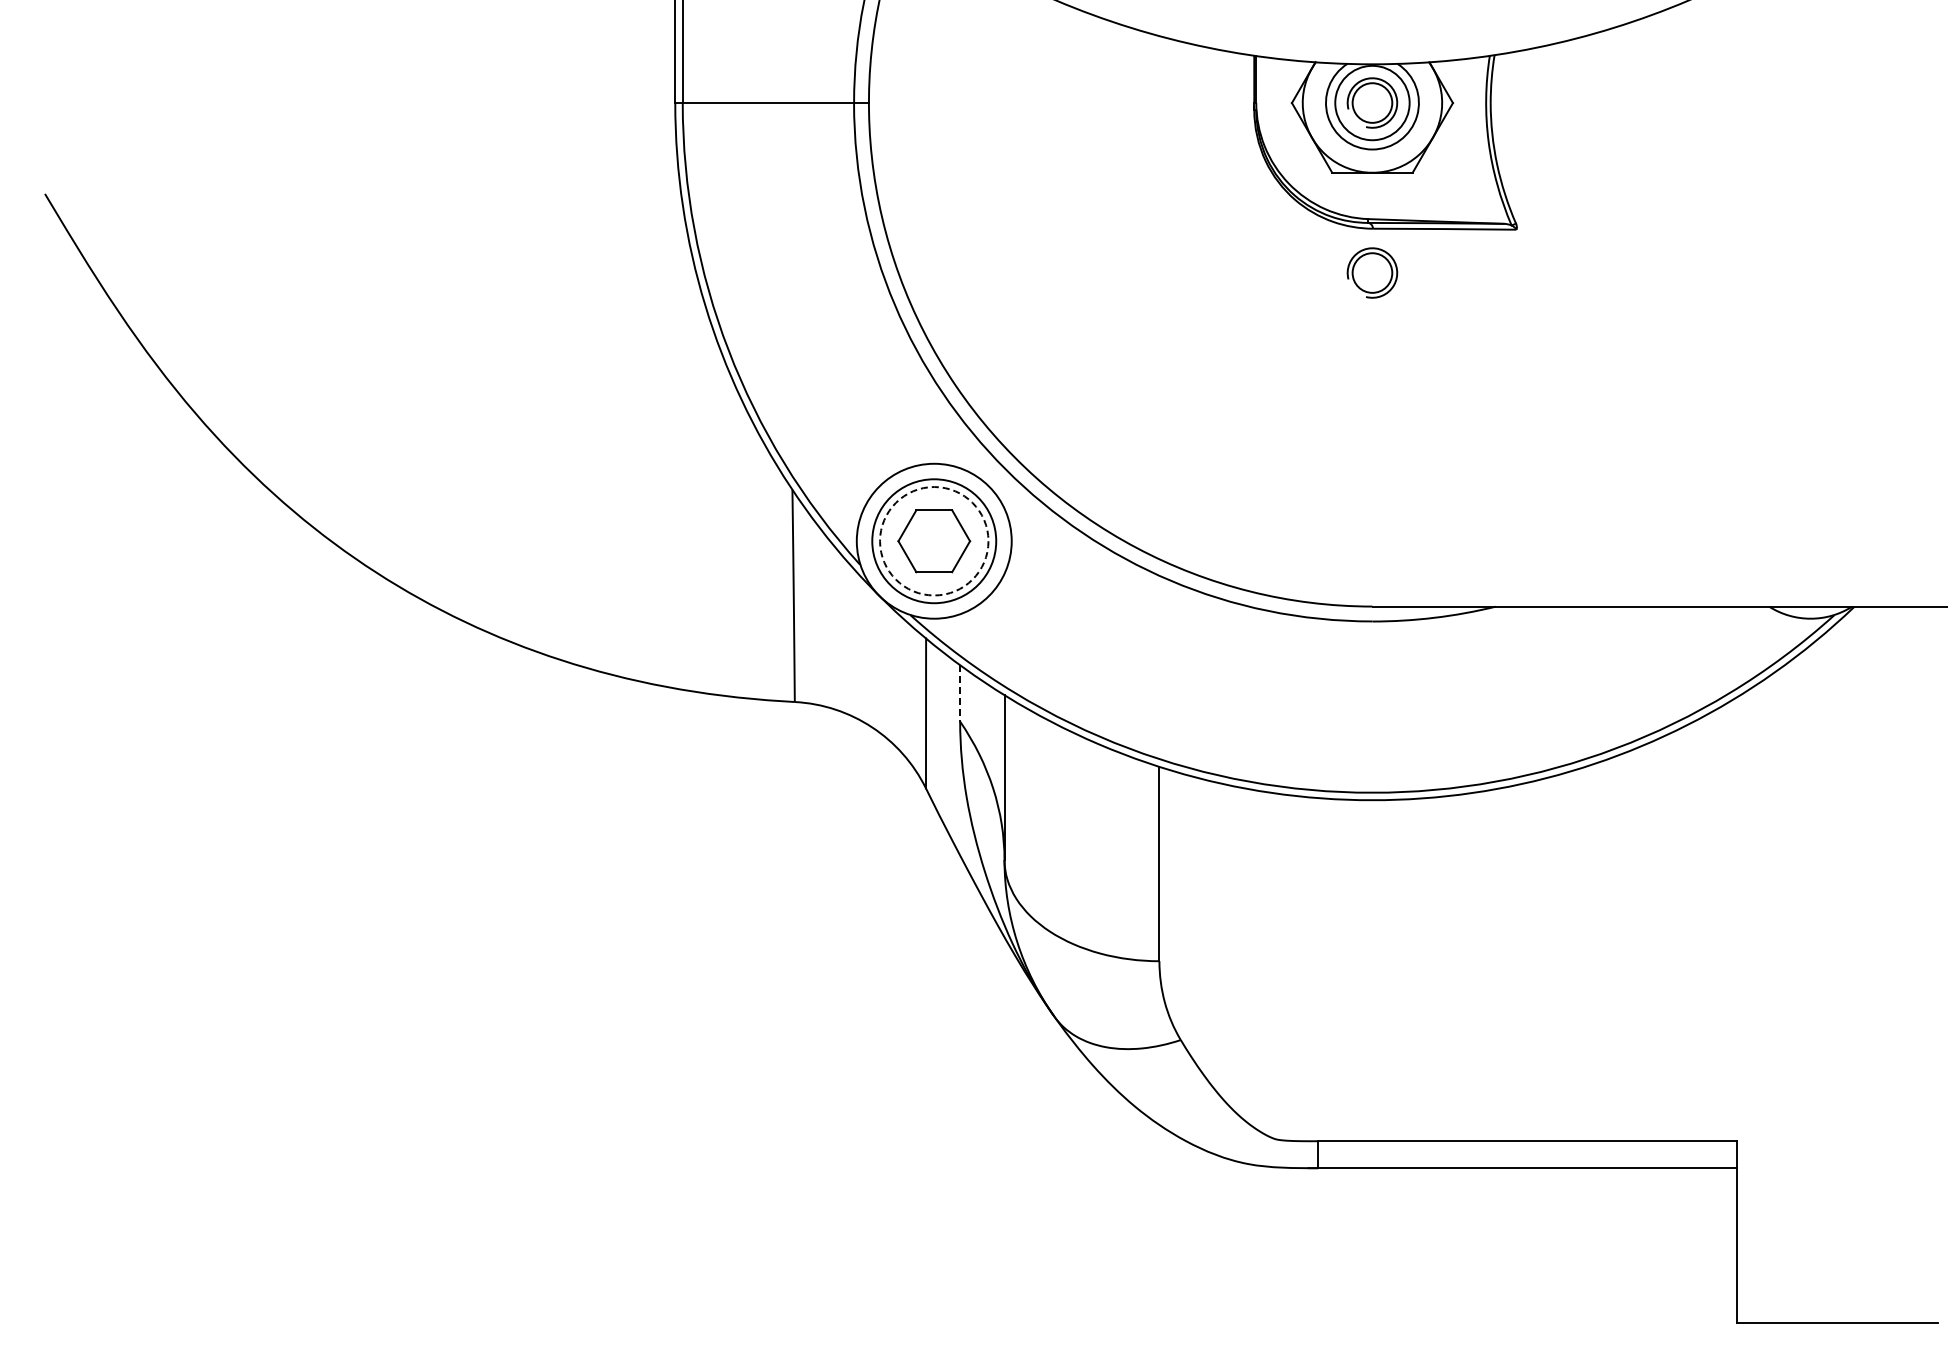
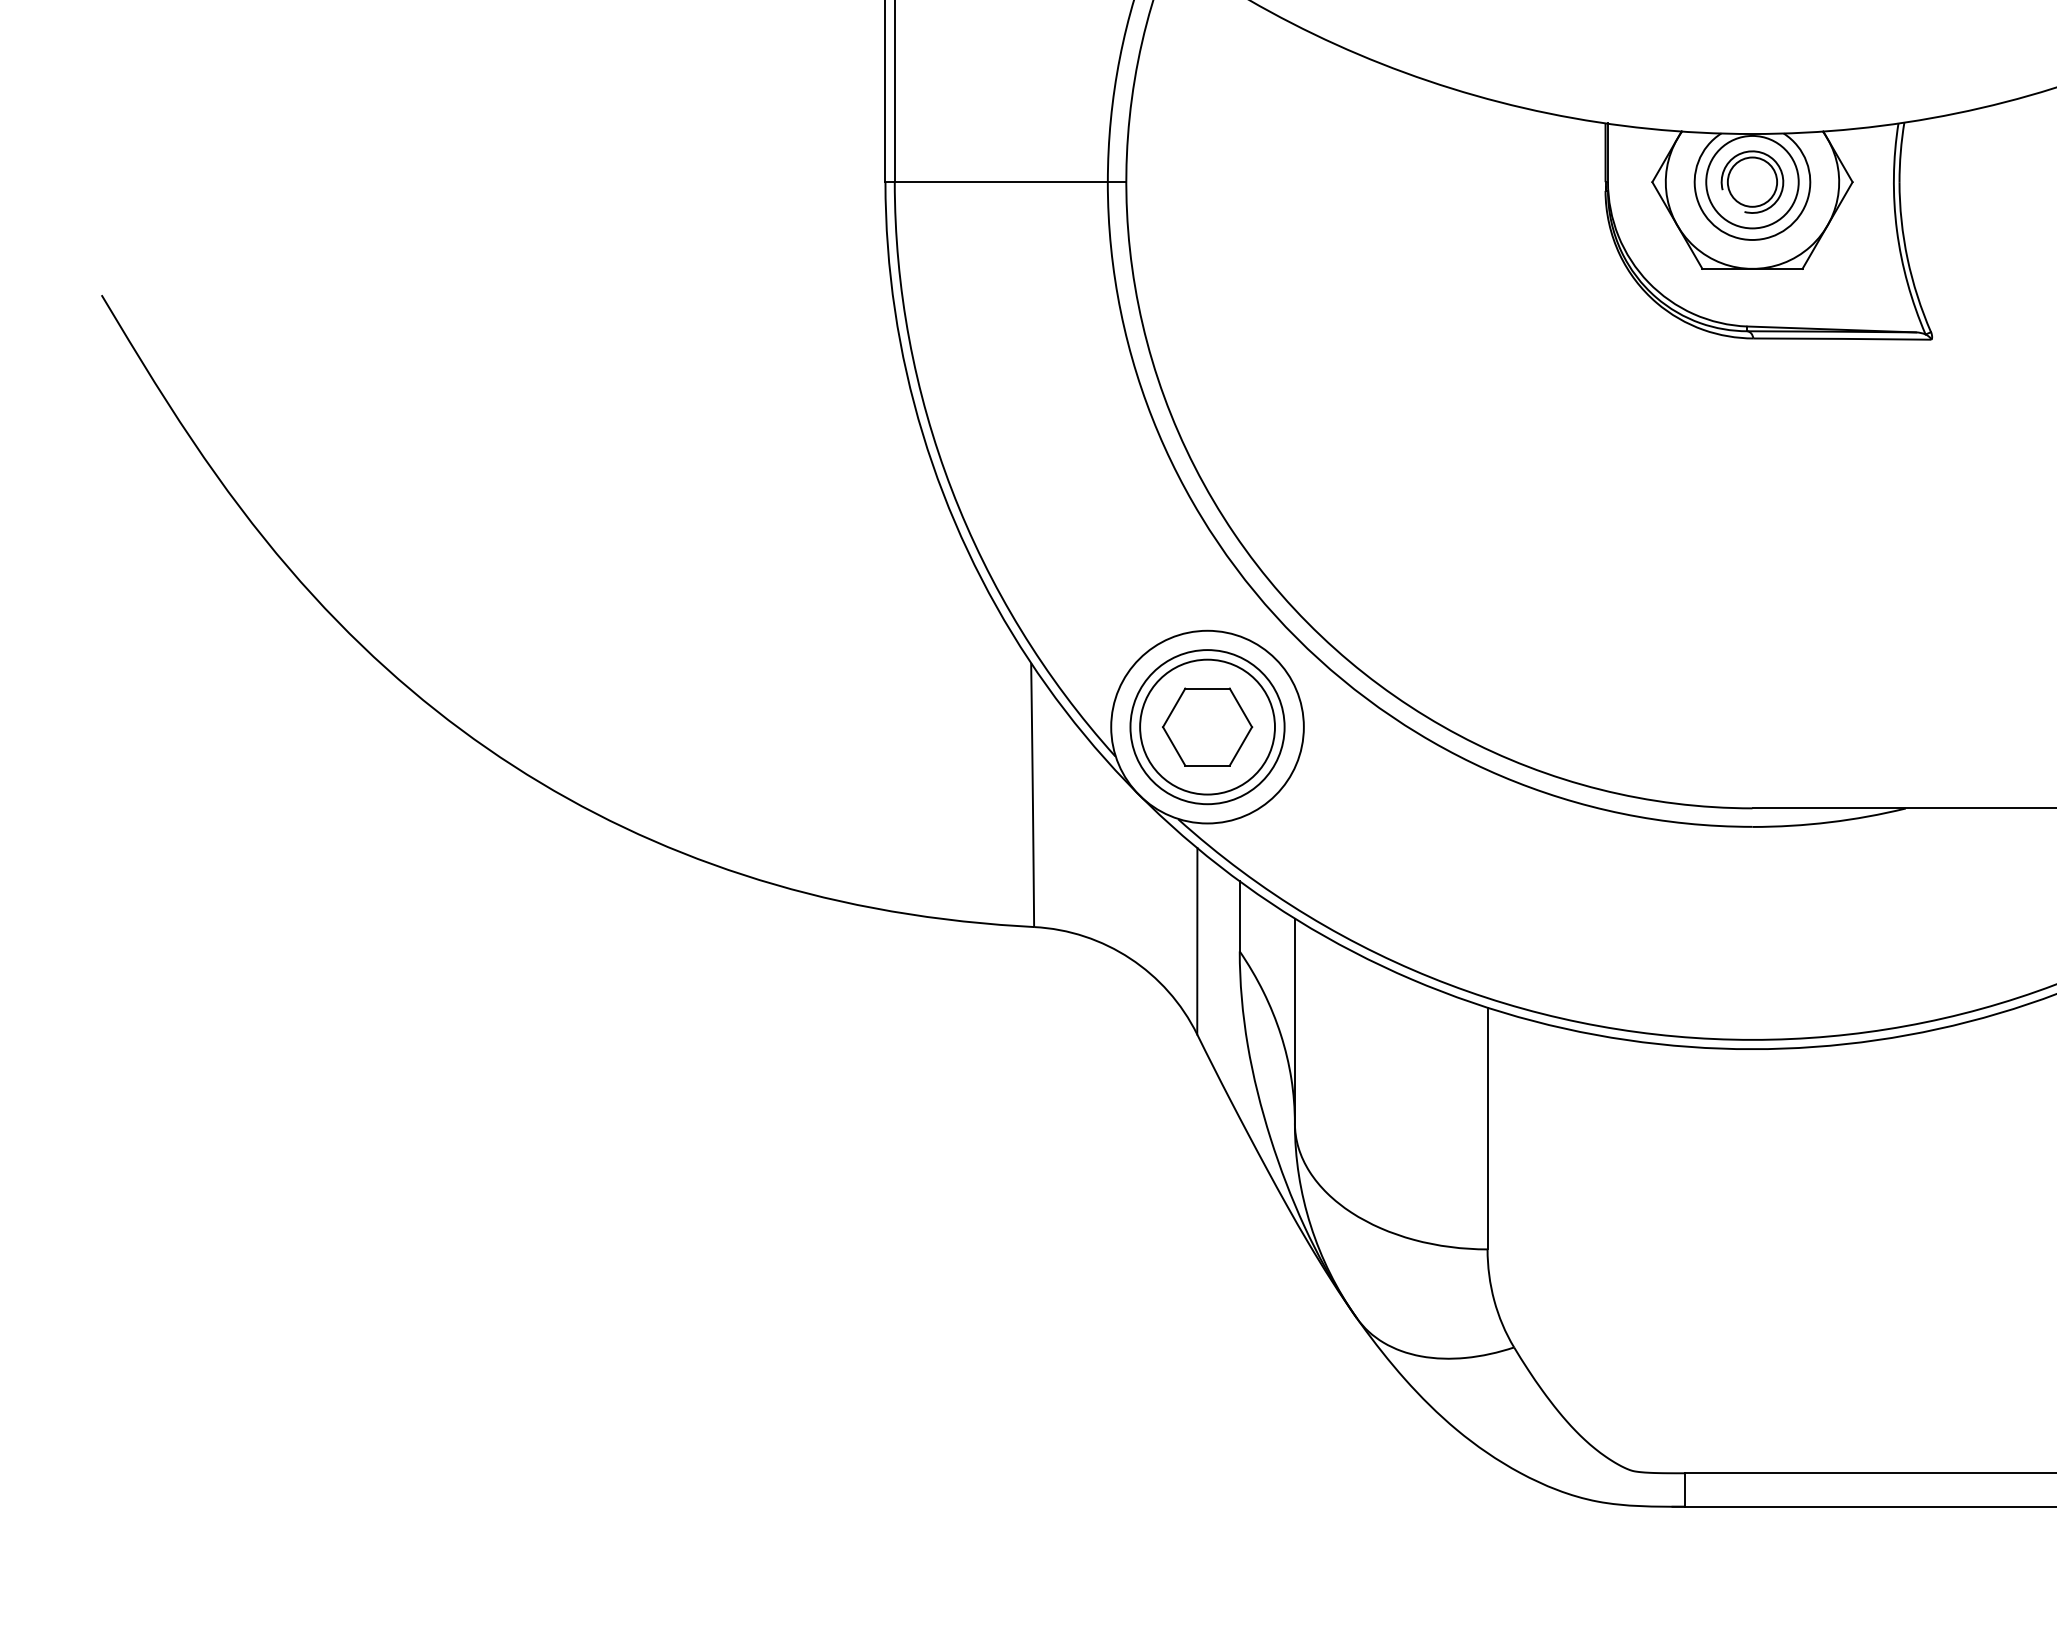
part: (1372, 272) -> (1752, 392), removed
circle: (934, 541) -> (1207, 727), dashed -> solid
line: (960, 693) -> (1240, 916), dashed -> solid

